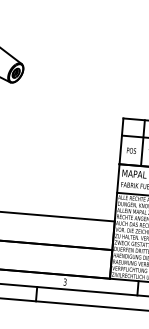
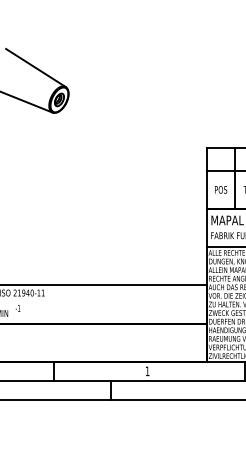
text: (65, 282) -> (147, 371), 3 -> 1

